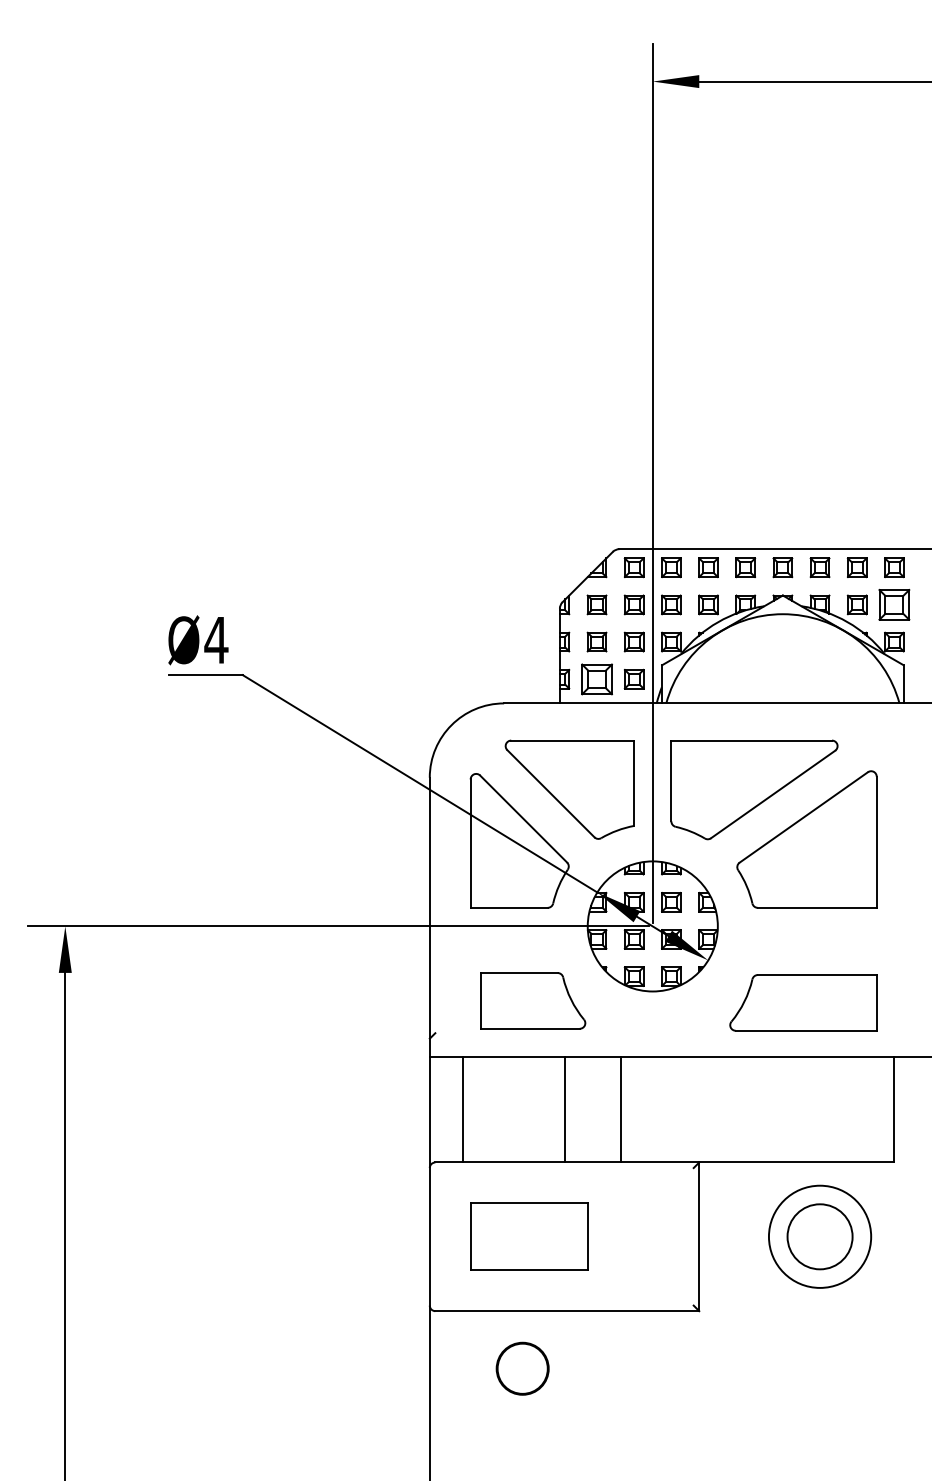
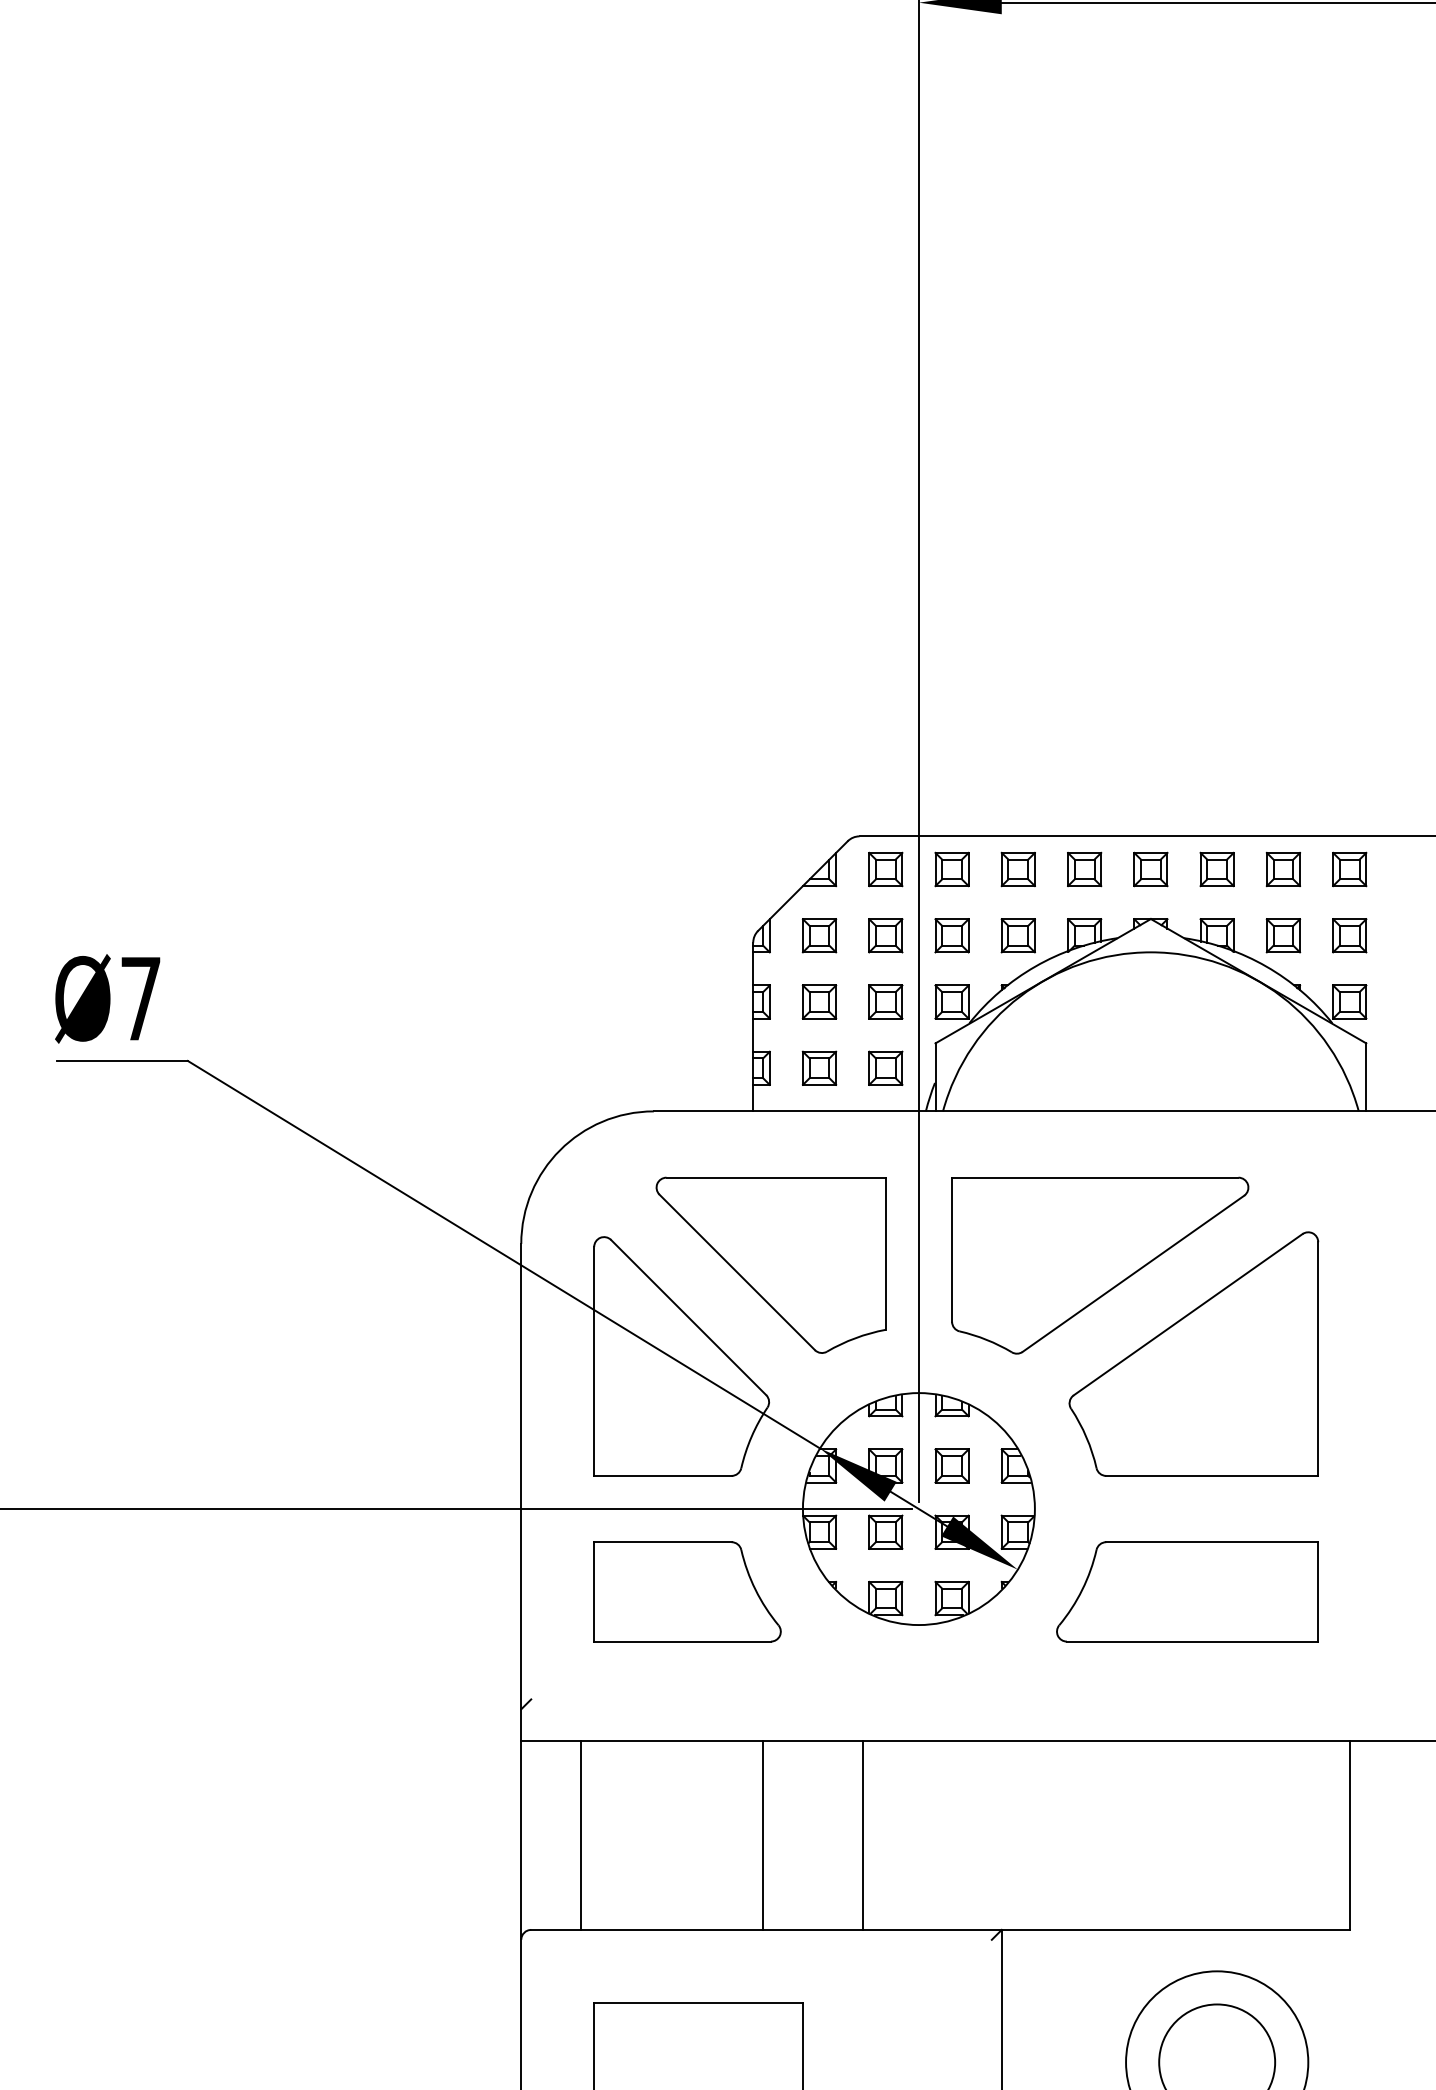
part: (894, 604) -> (1349, 935), size x0.62
text: (216, 640) -> (141, 999), Ø4 -> Ø7
part: (596, 678) -> (818, 1066), size x0.62
part: (533, 1000) -> (688, 1591), moved
part: (803, 1002) -> (1187, 1591), moved

